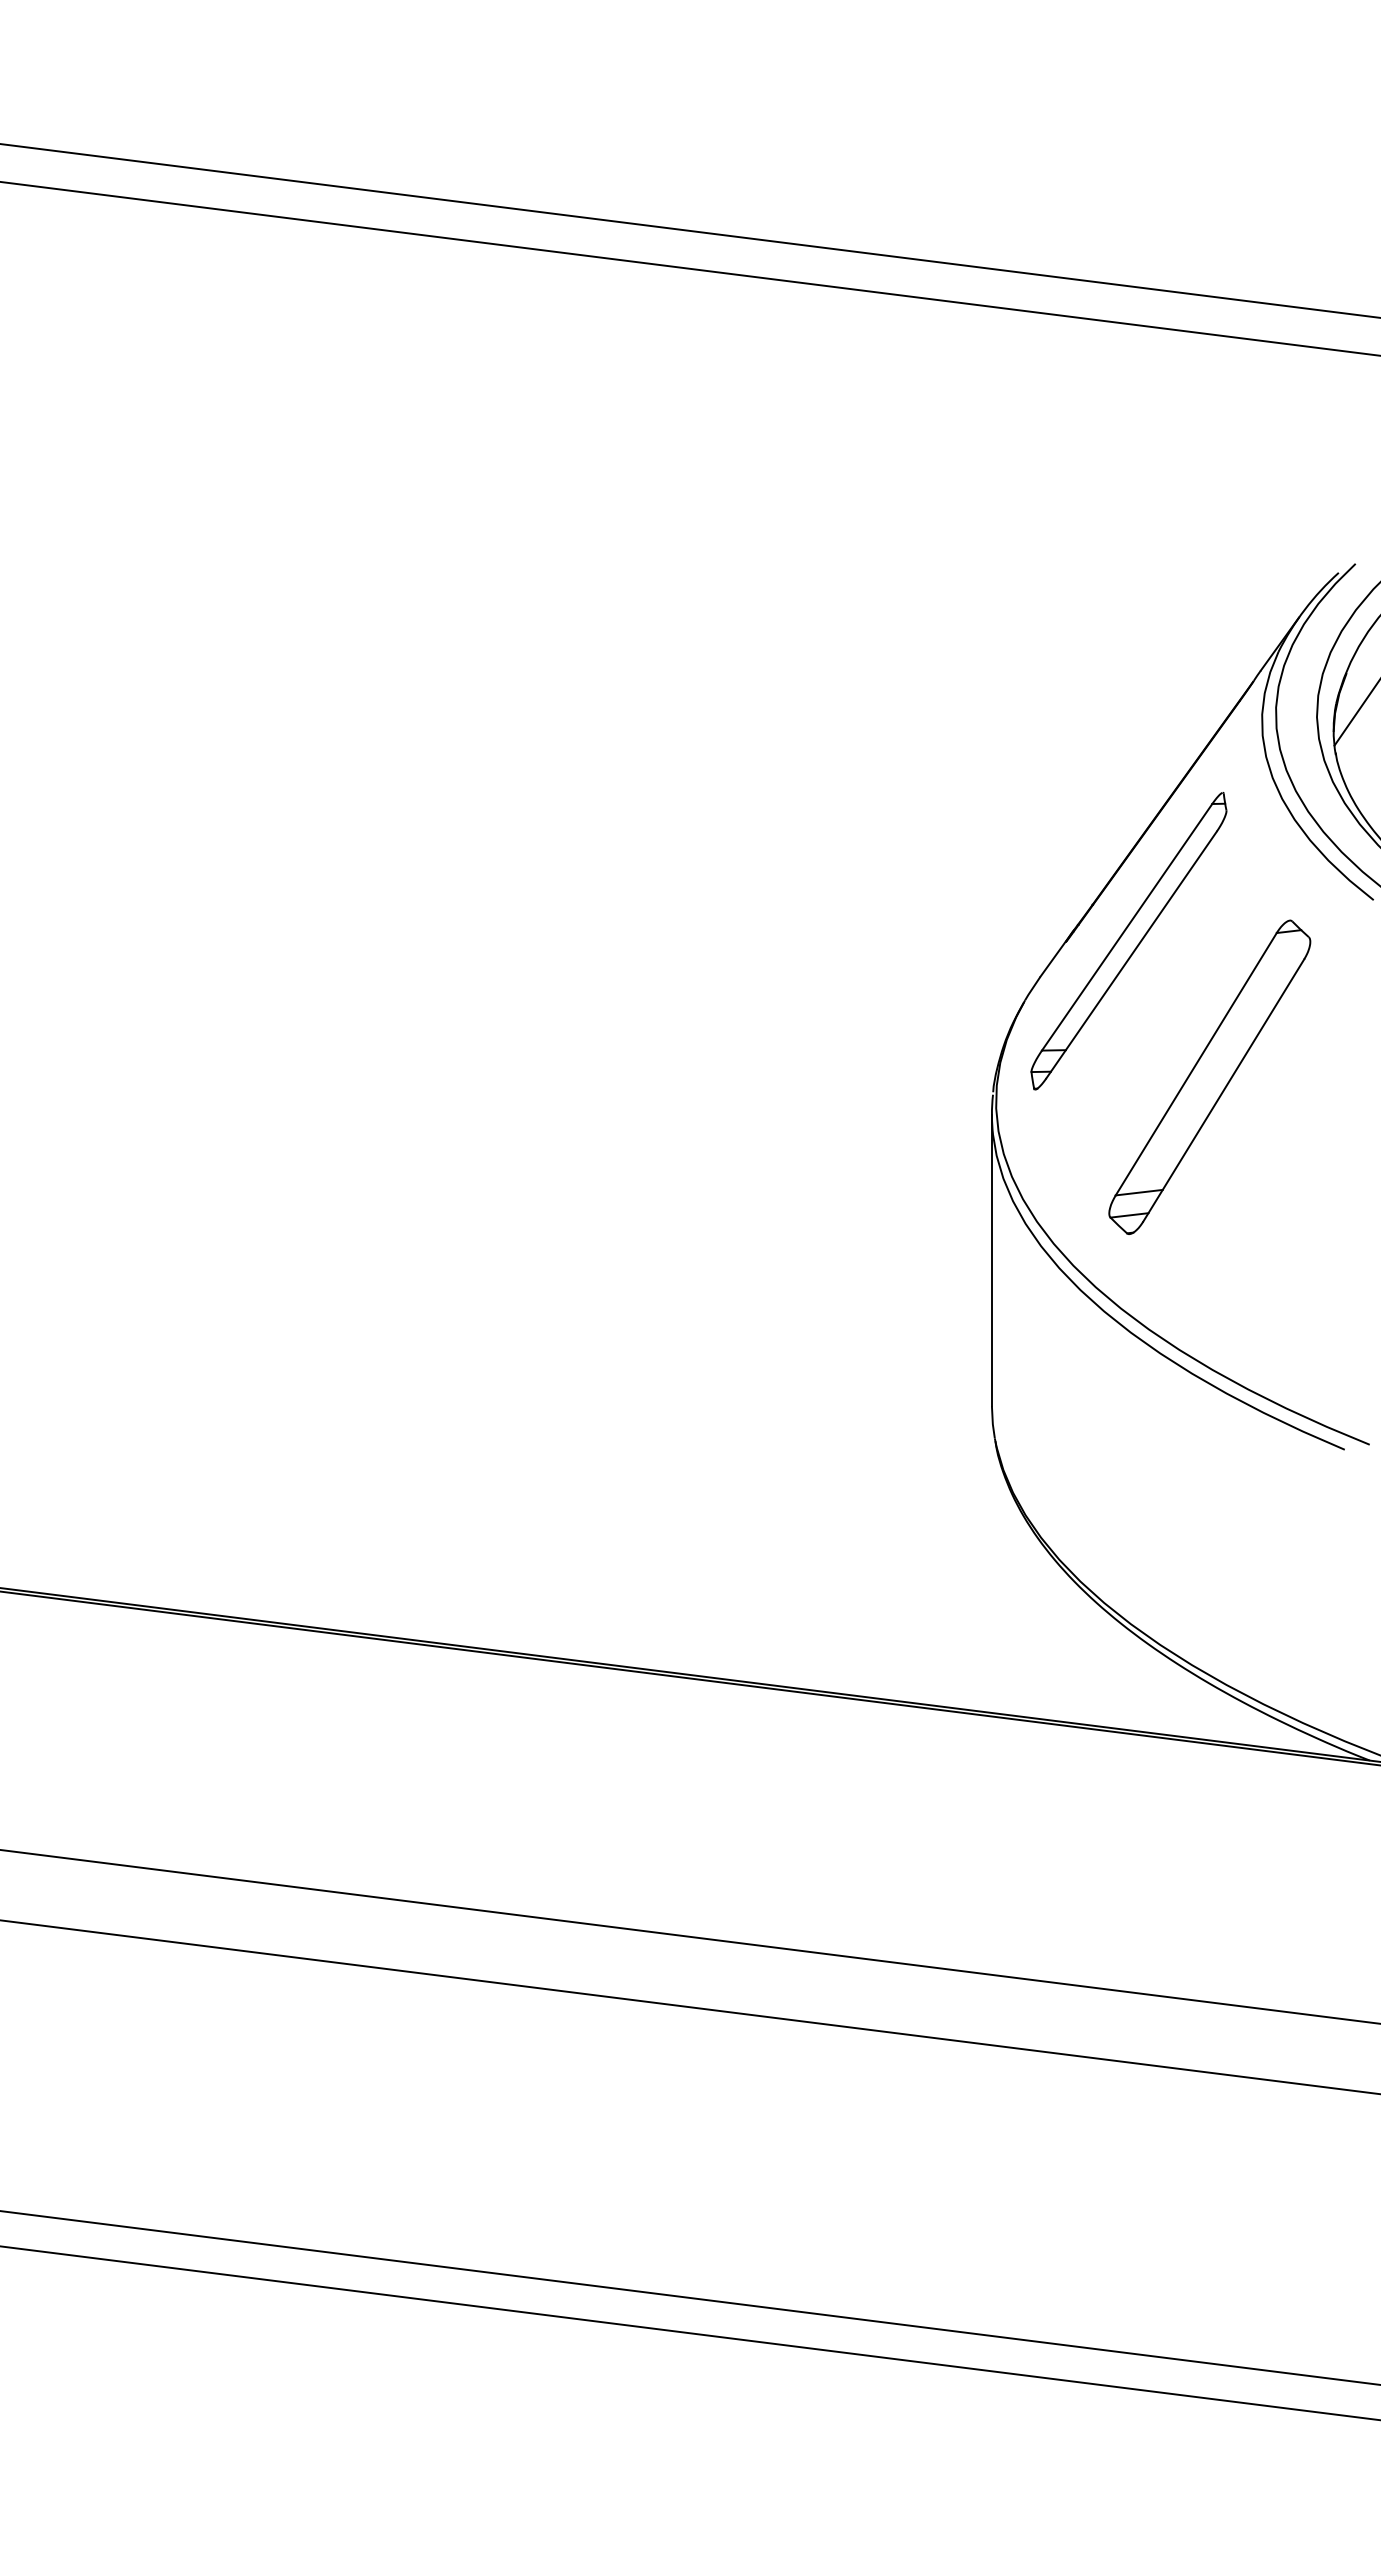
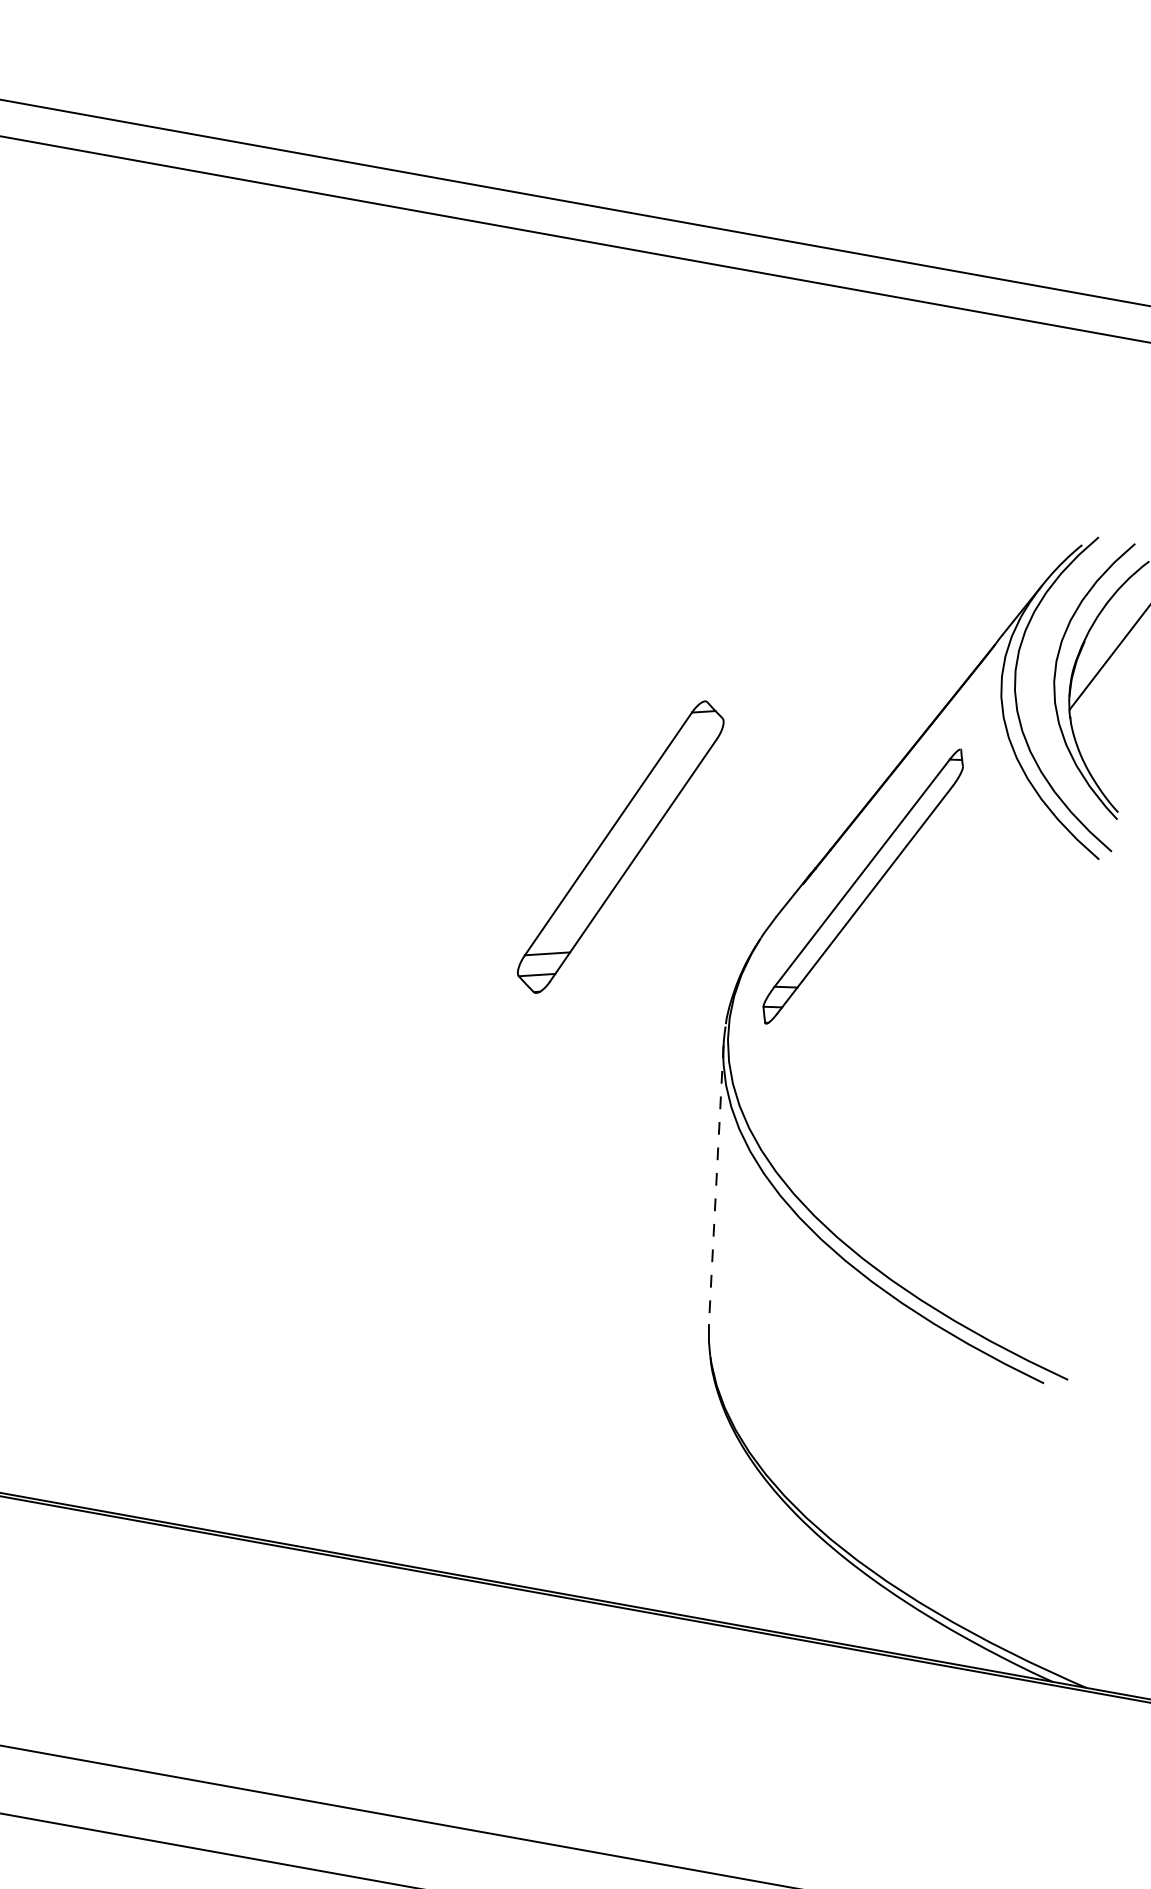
part: (1209, 1076) -> (620, 846), moved
line: (991, 1260) -> (715, 1184), solid -> dashed

